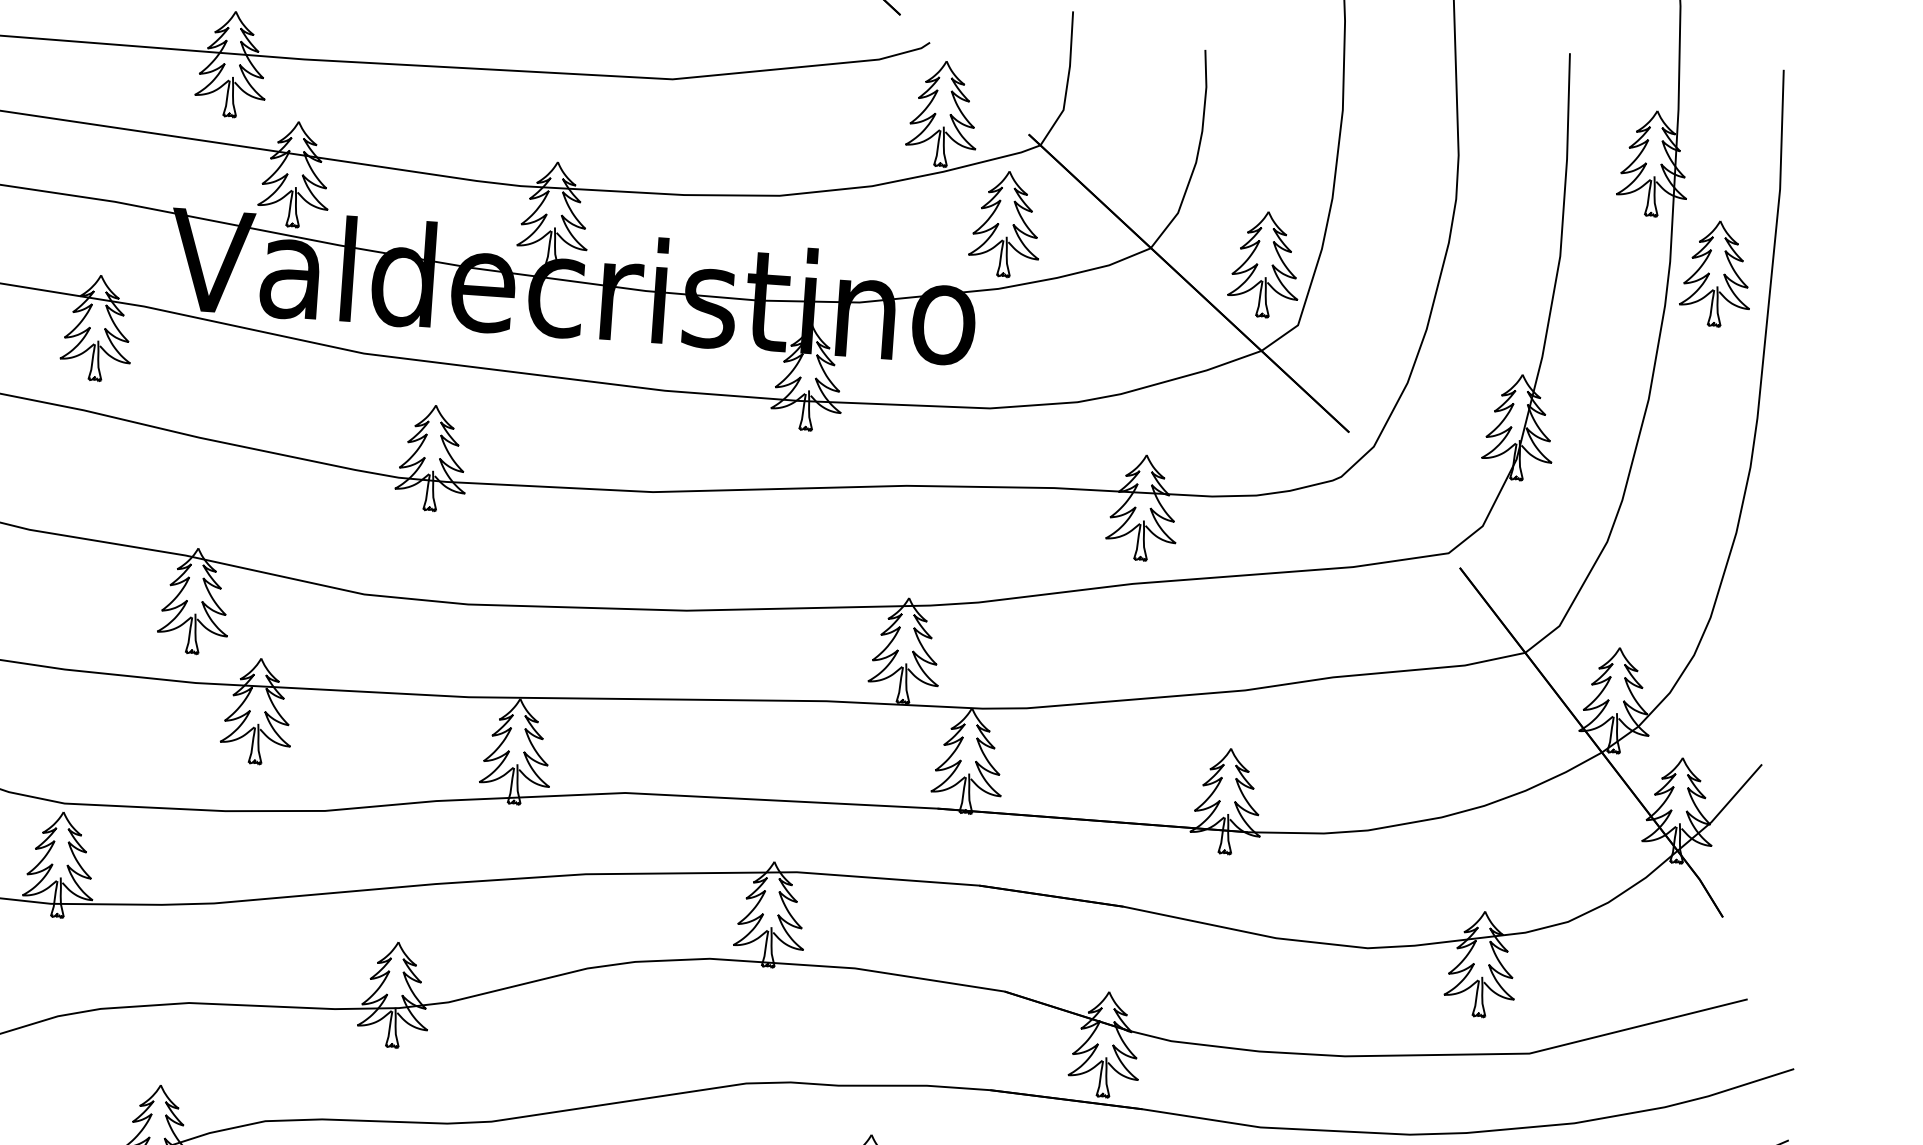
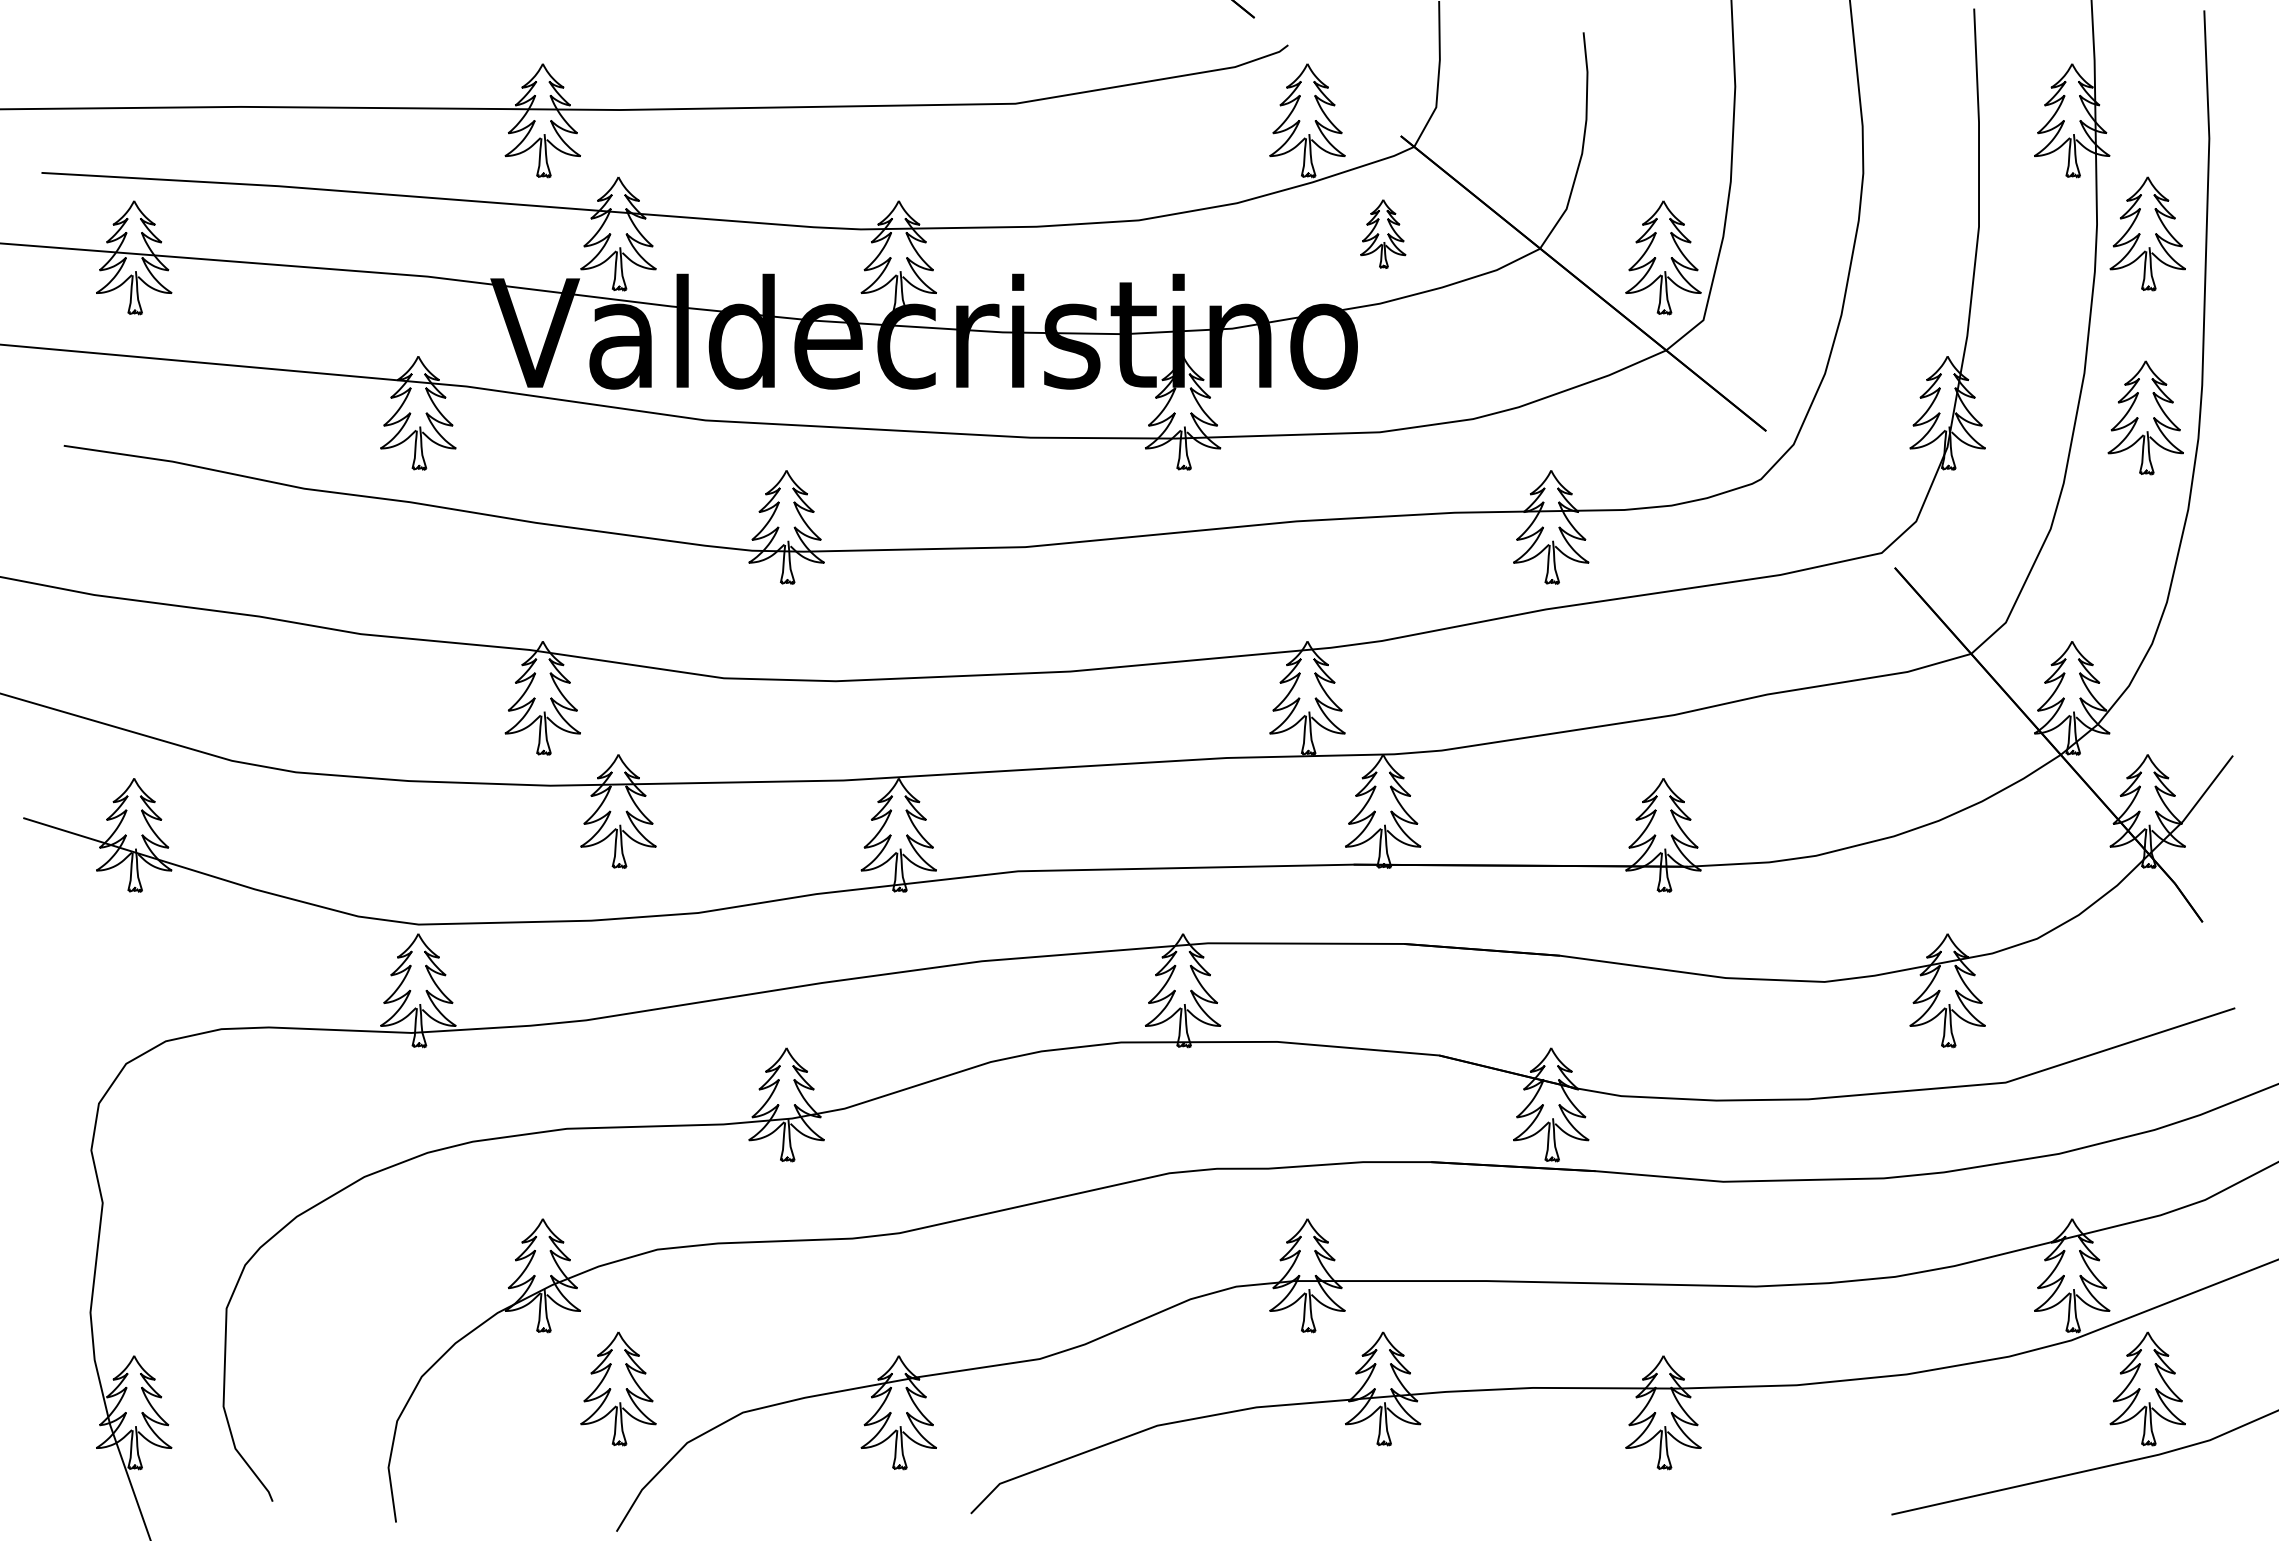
part: (1006, 223) -> (1383, 233), size x0.6
part: (1702, 444) -> (2145, 417), added

